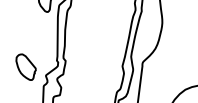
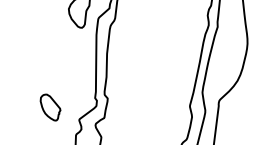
part: (25, 66) -> (49, 106), size x0.7

